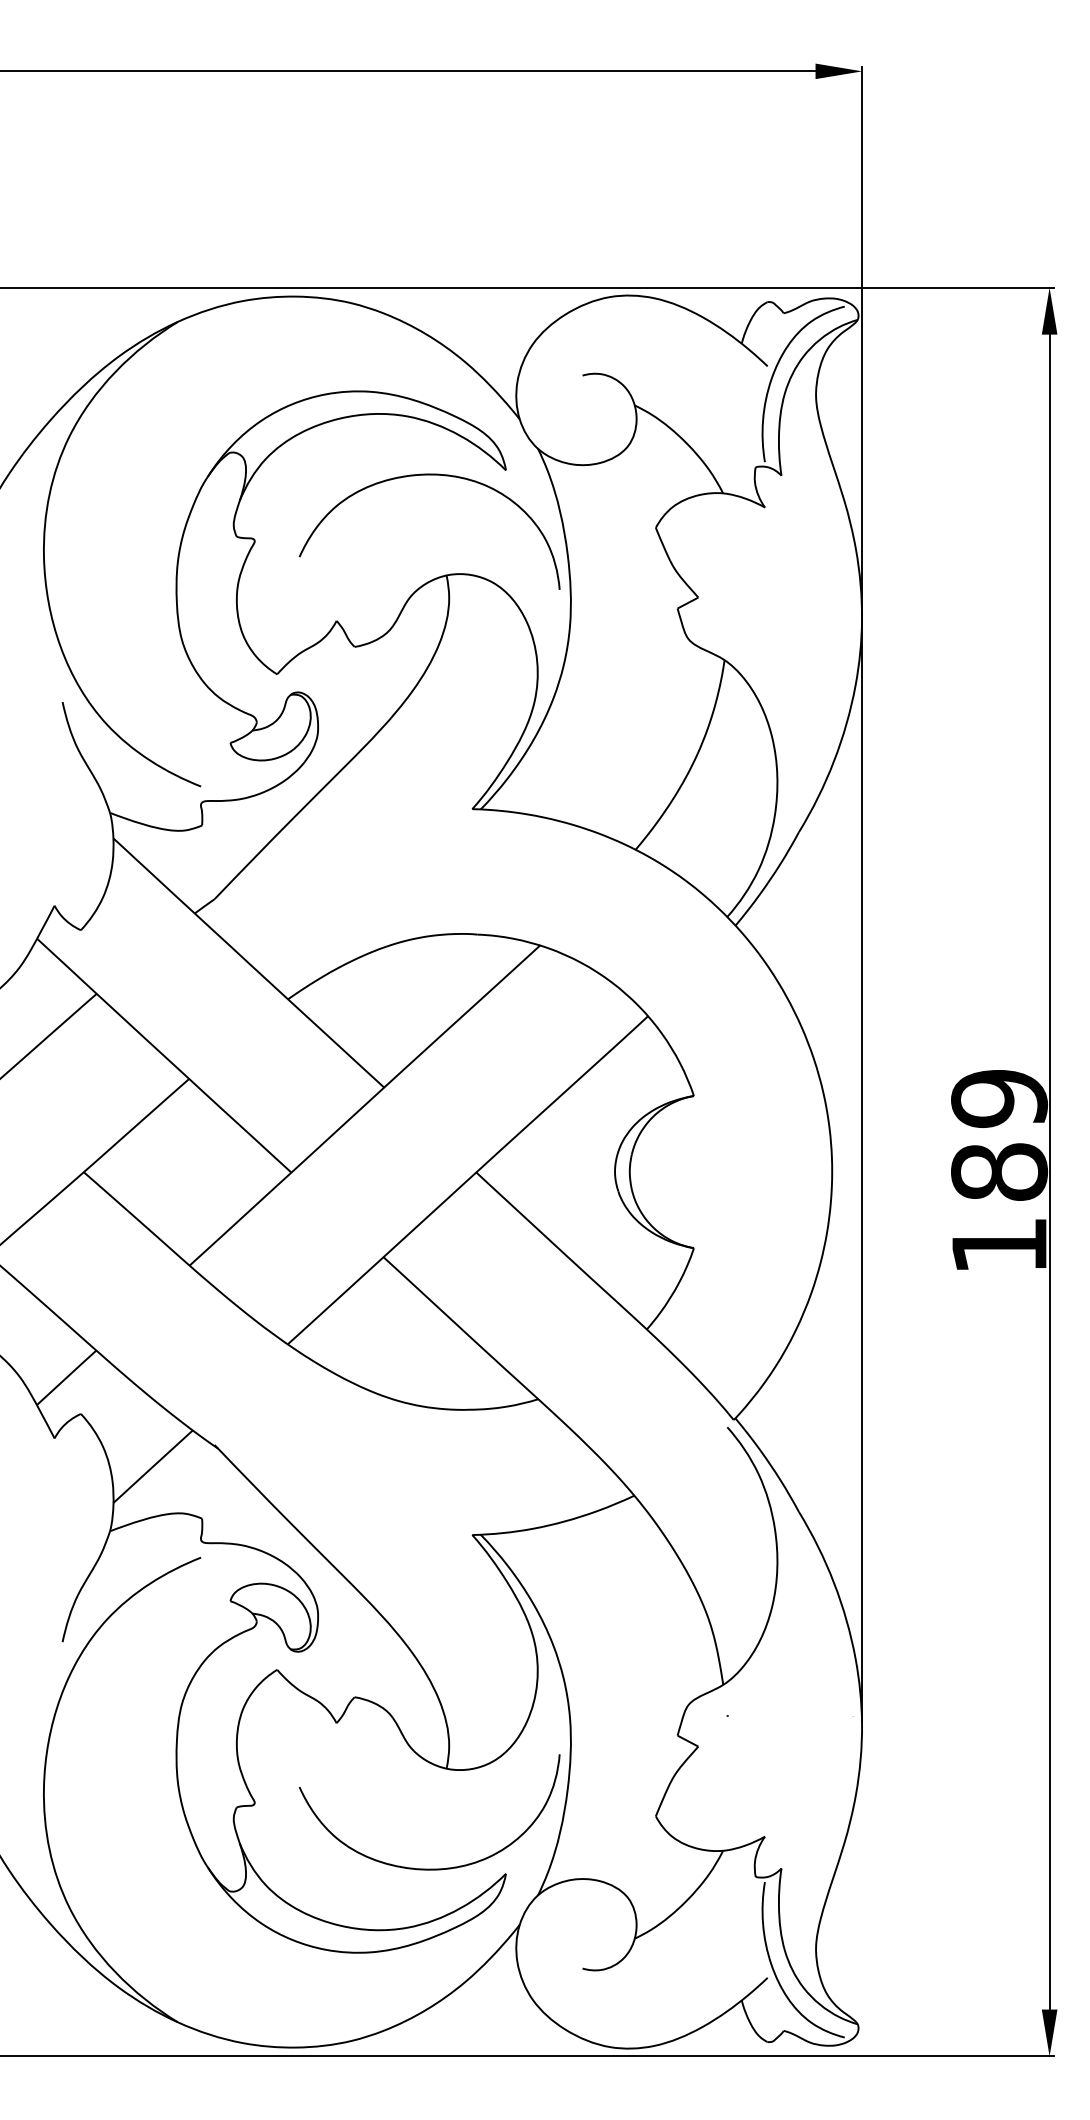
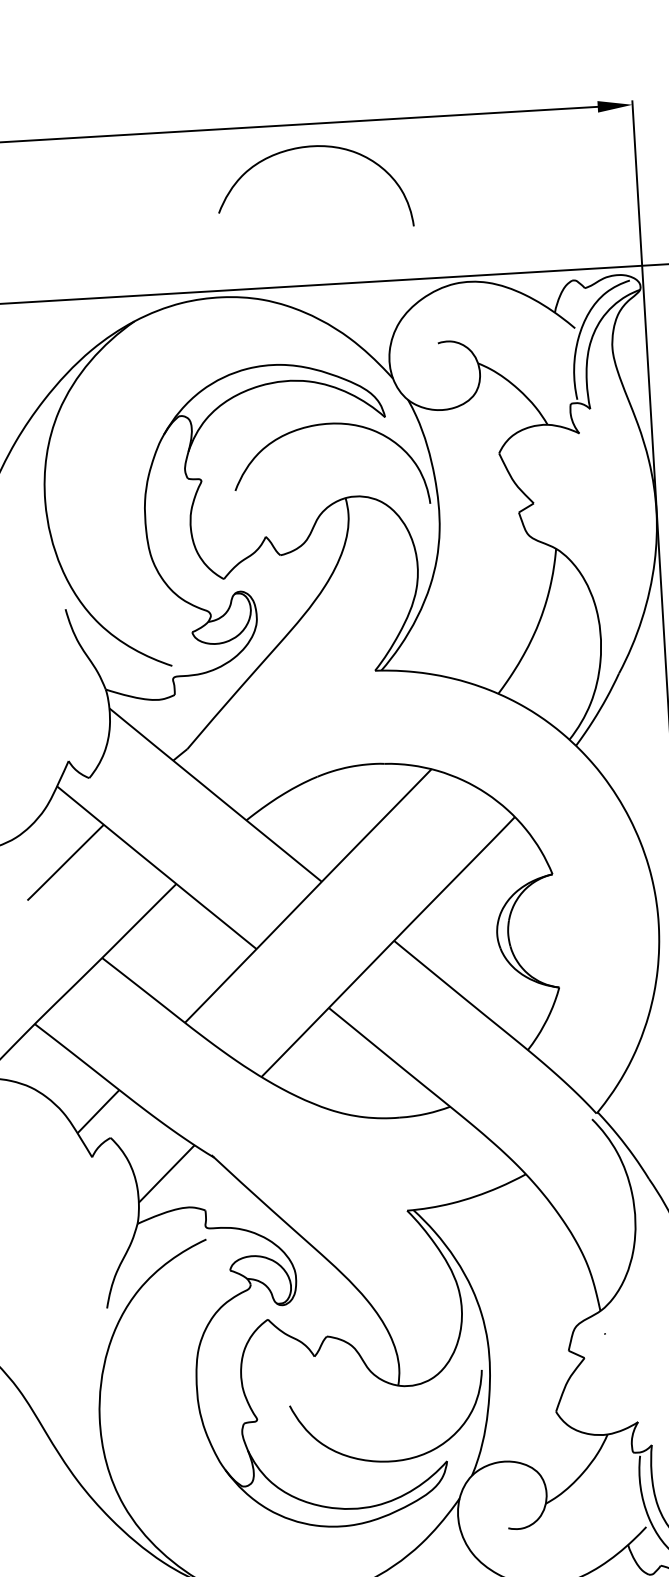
curve: (429, 102) -> (311, 147), added

